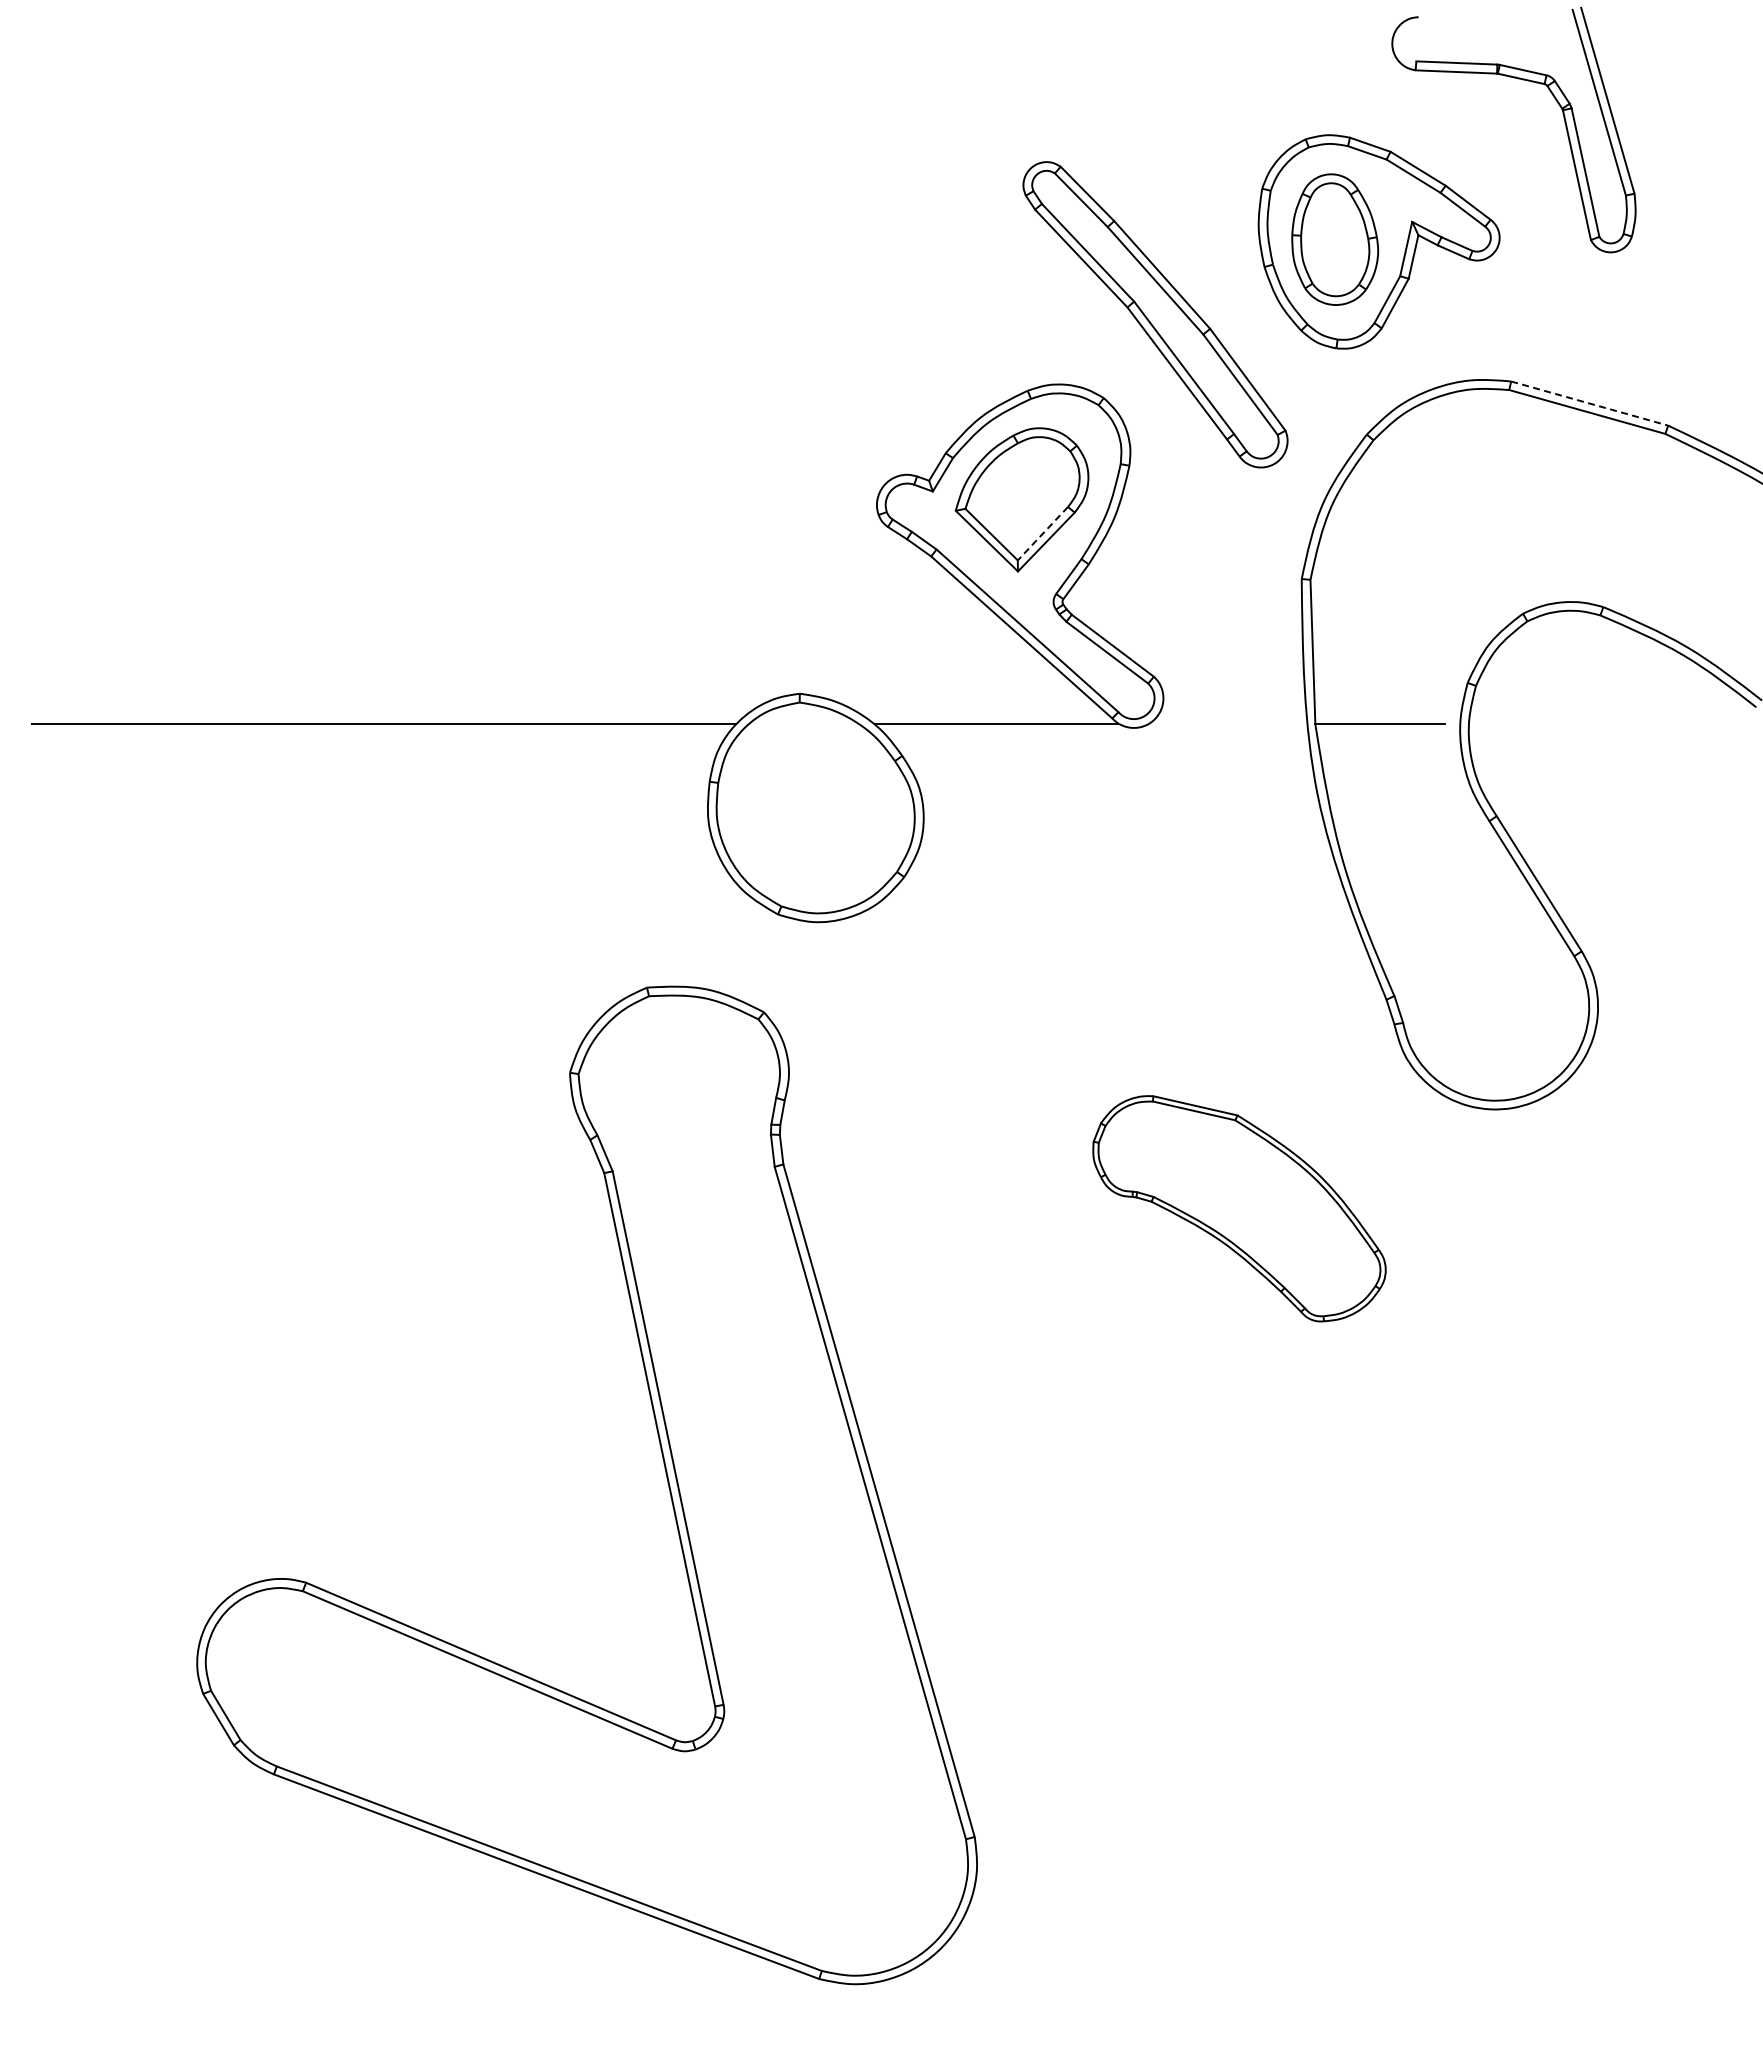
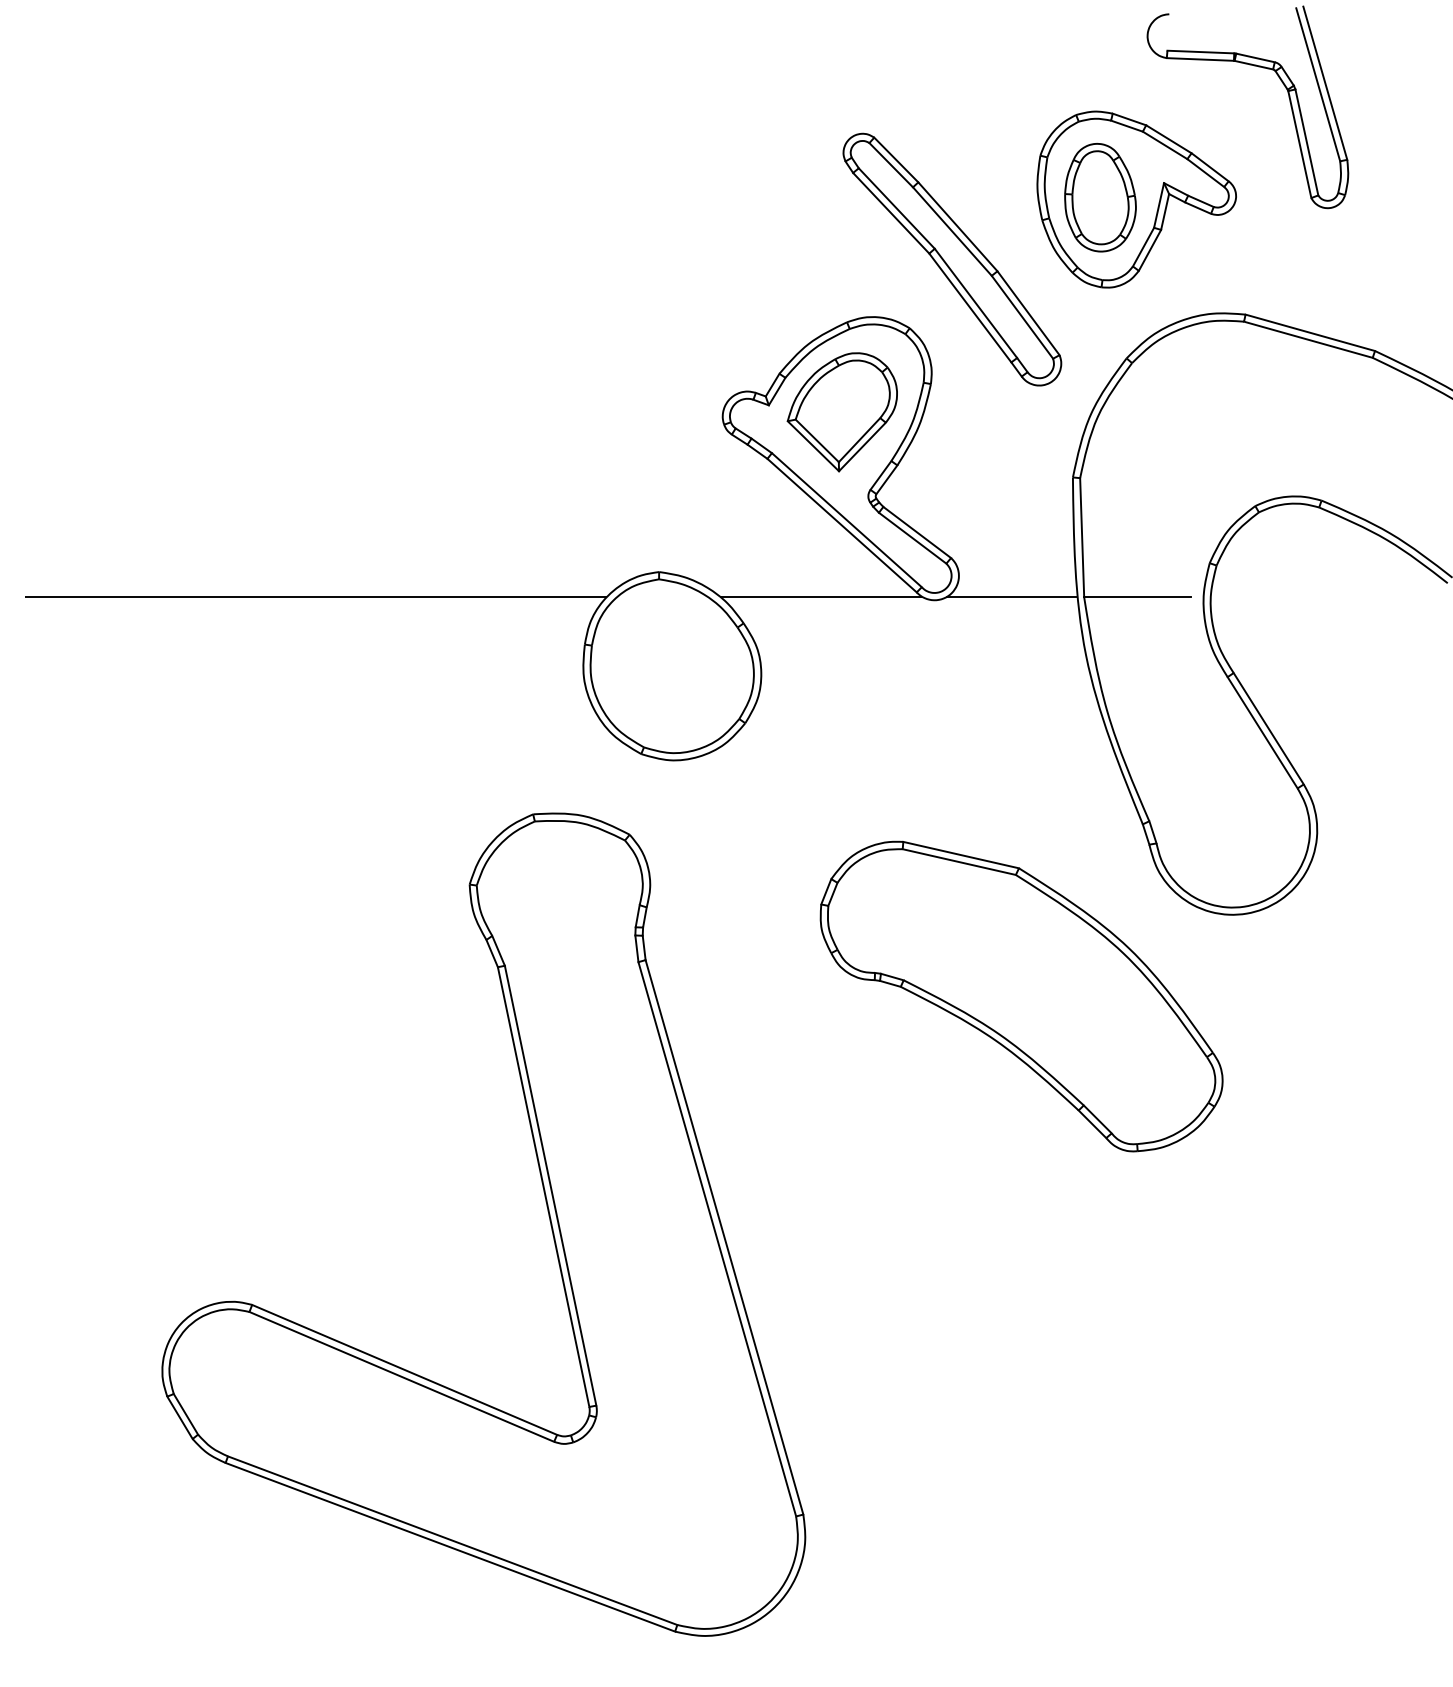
line: (1589, 403) -> (1310, 332), dashed -> solid
line: (1042, 533) -> (859, 439), dashed -> solid
line: (1227, 723) -> (1011, 596), added
part: (1239, 1208) -> (1021, 996), size x1.67

